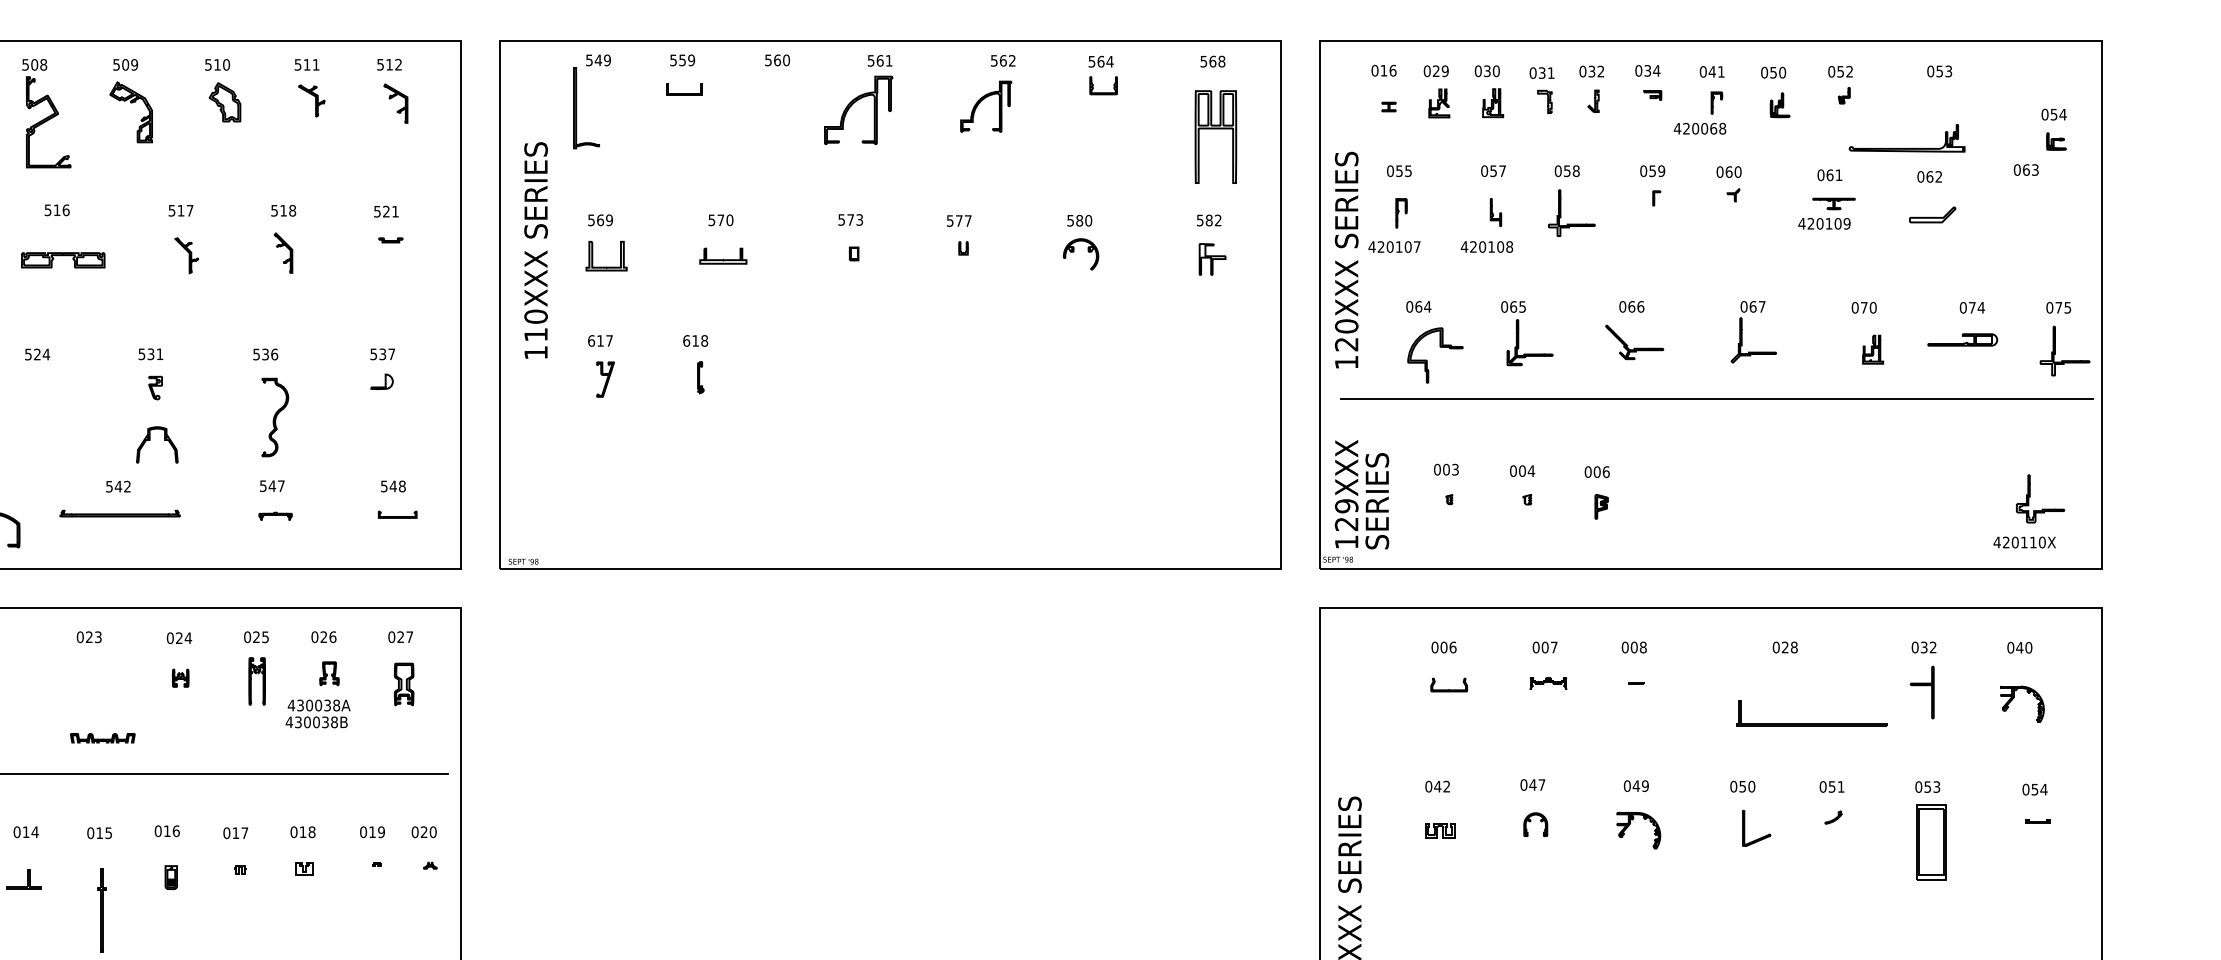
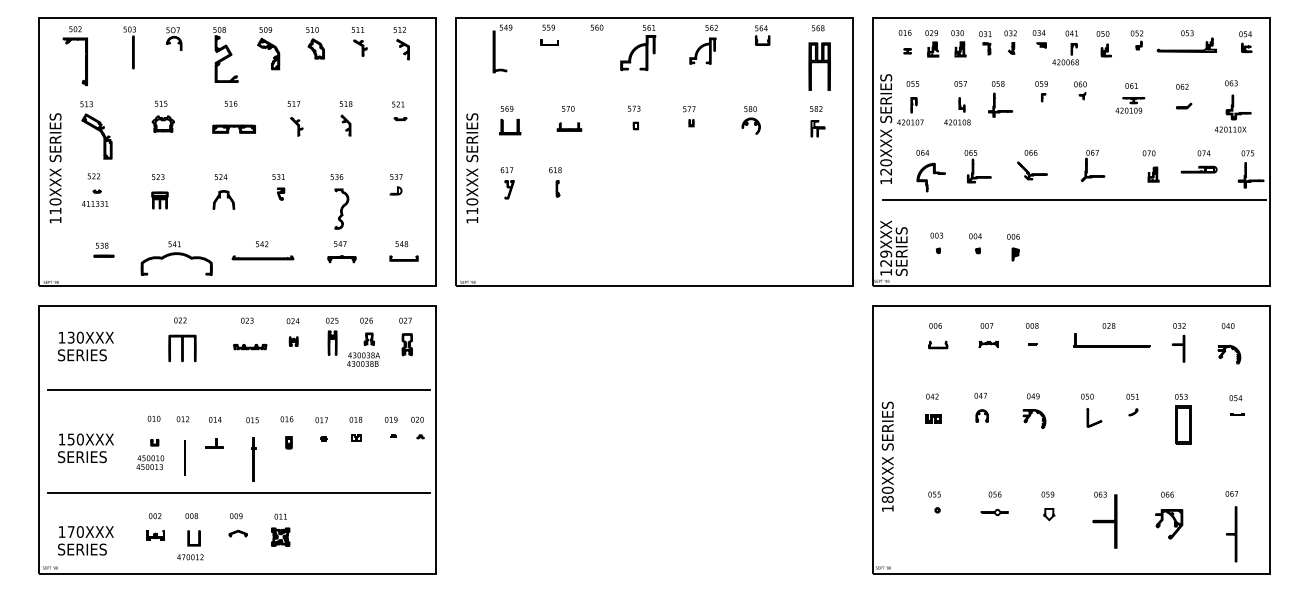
part: (2053, 130) -> (1245, 42), moved
part: (1906, 136) -> (1186, 44), moved
part: (1933, 213) -> (1184, 105), size x0.62
text: (536, 251) -> (472, 168), moved
part: (156, 443) -> (223, 199), moved
part: (2028, 510) -> (1232, 113), moved
part: (396, 514) -> (403, 258), size x1.43
part: (274, 516) -> (341, 259), size x1.67
part: (1811, 713) -> (1111, 340), moved
part: (103, 739) -> (250, 347), moved

